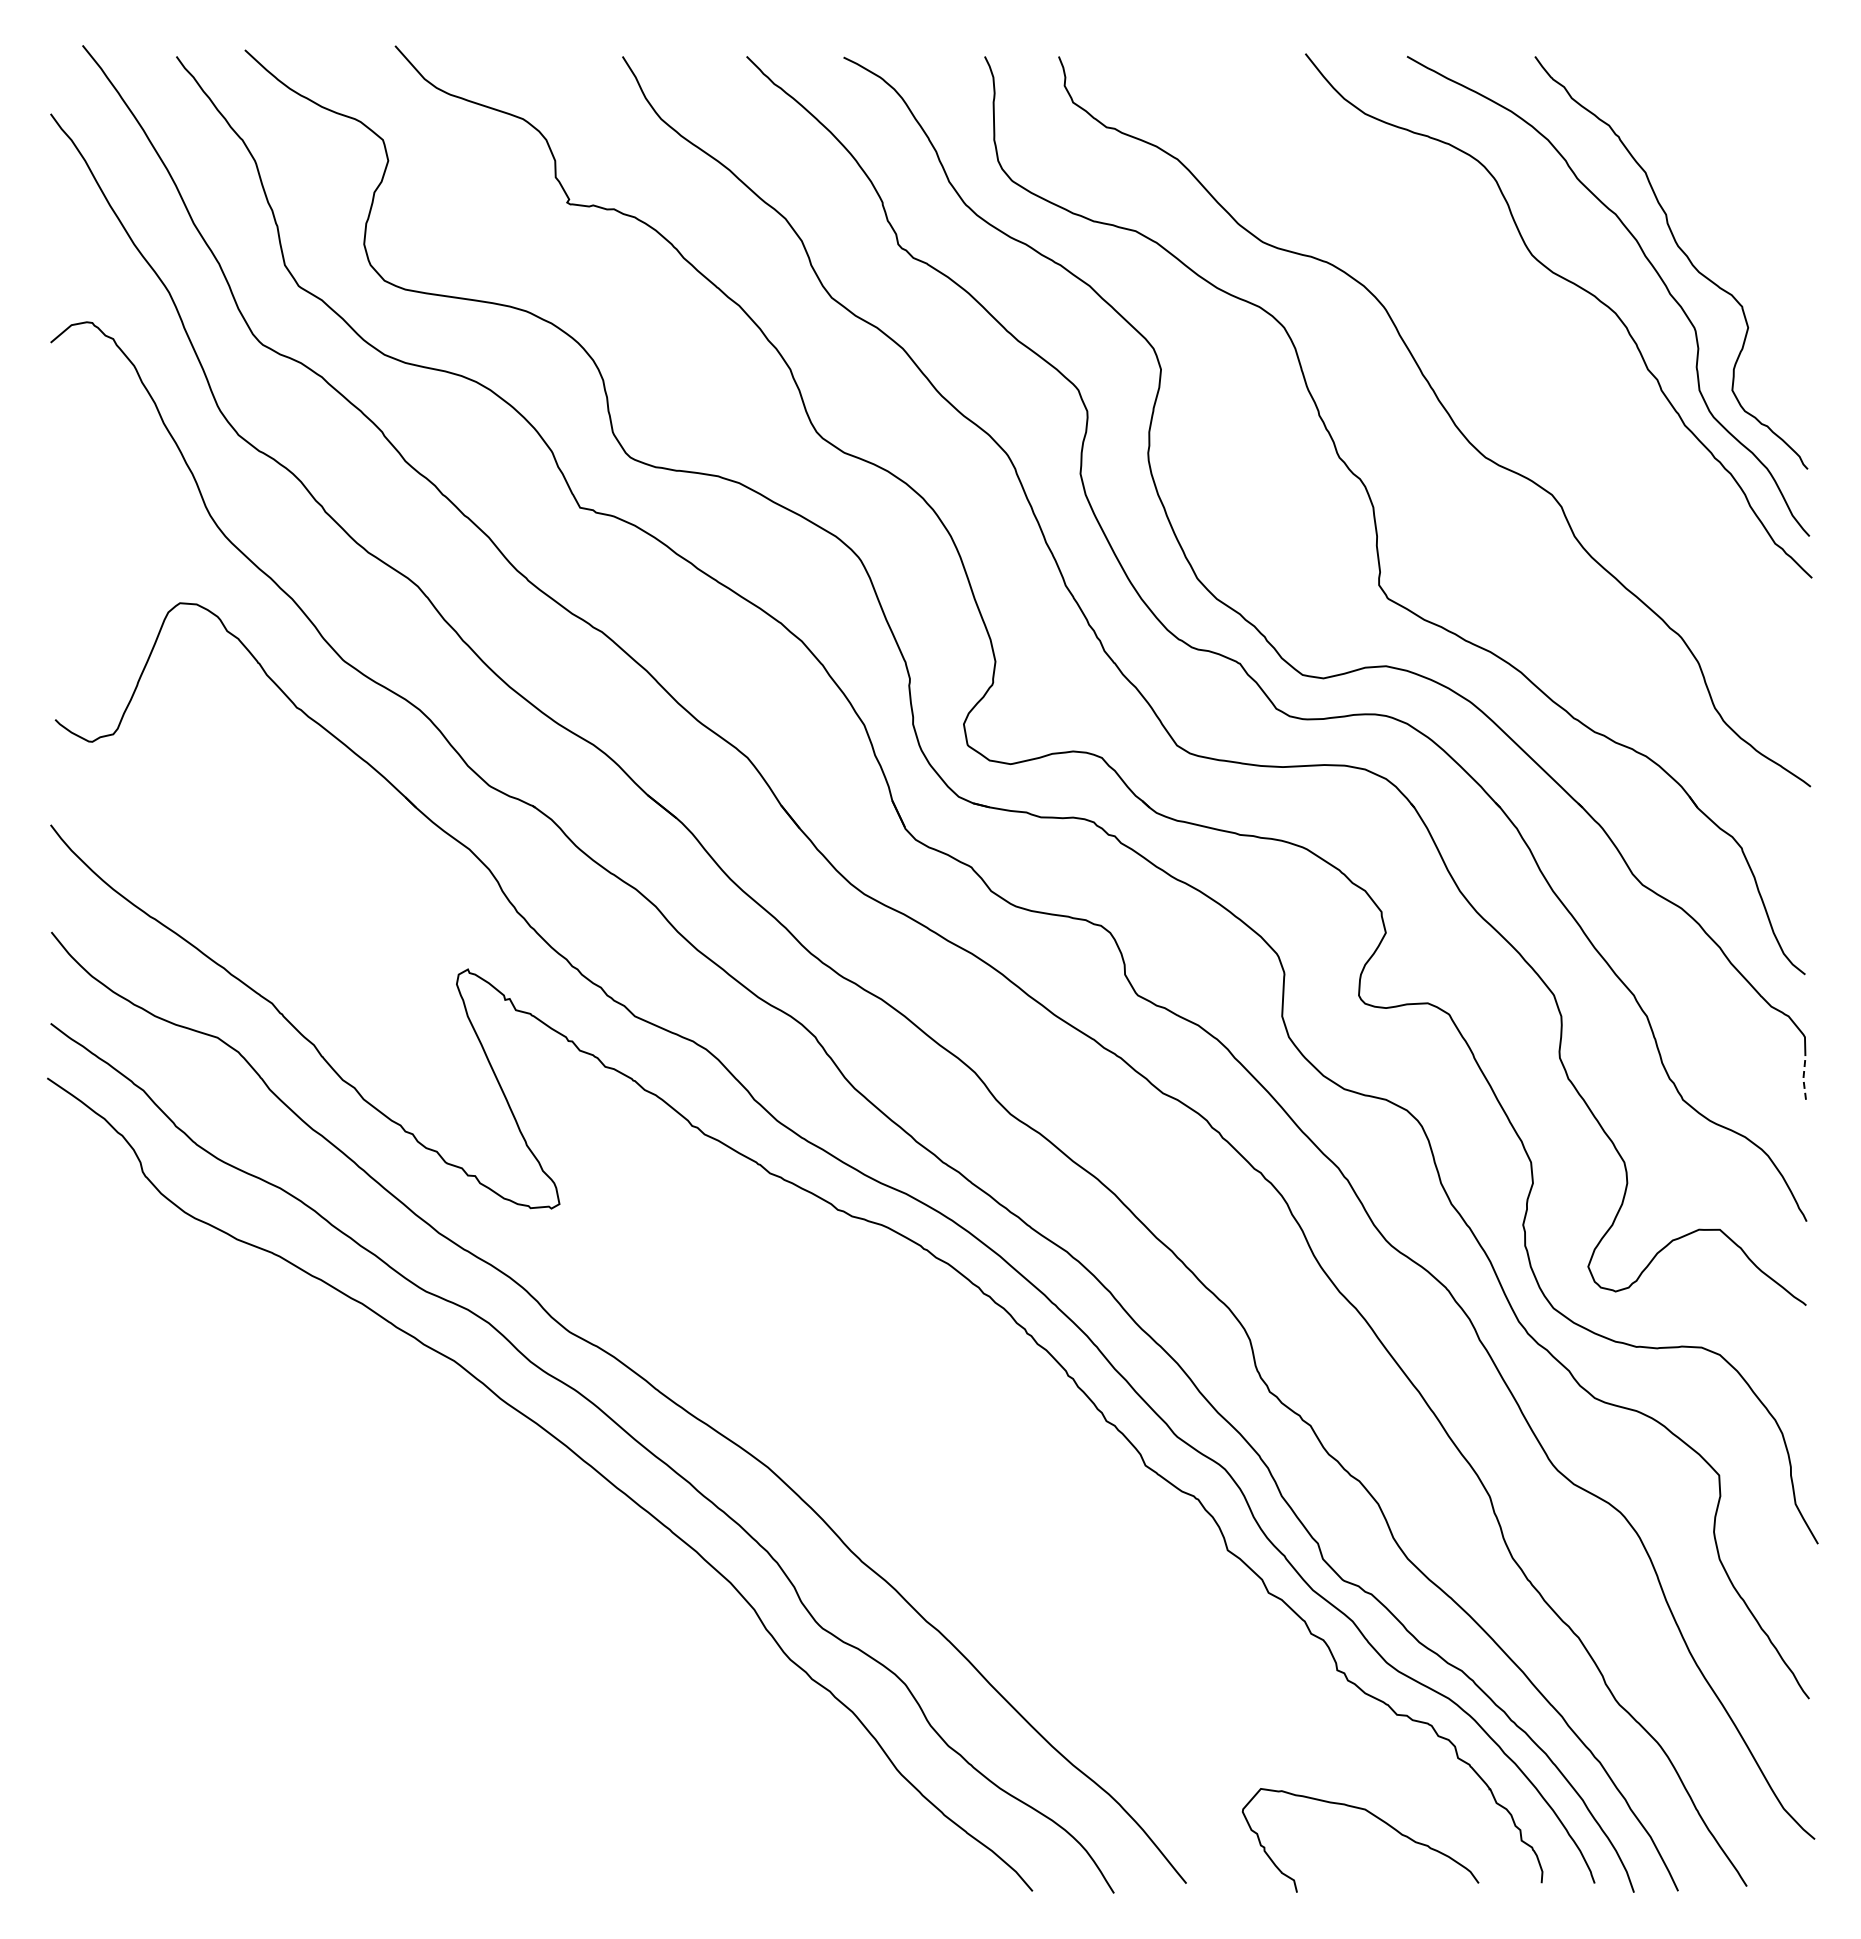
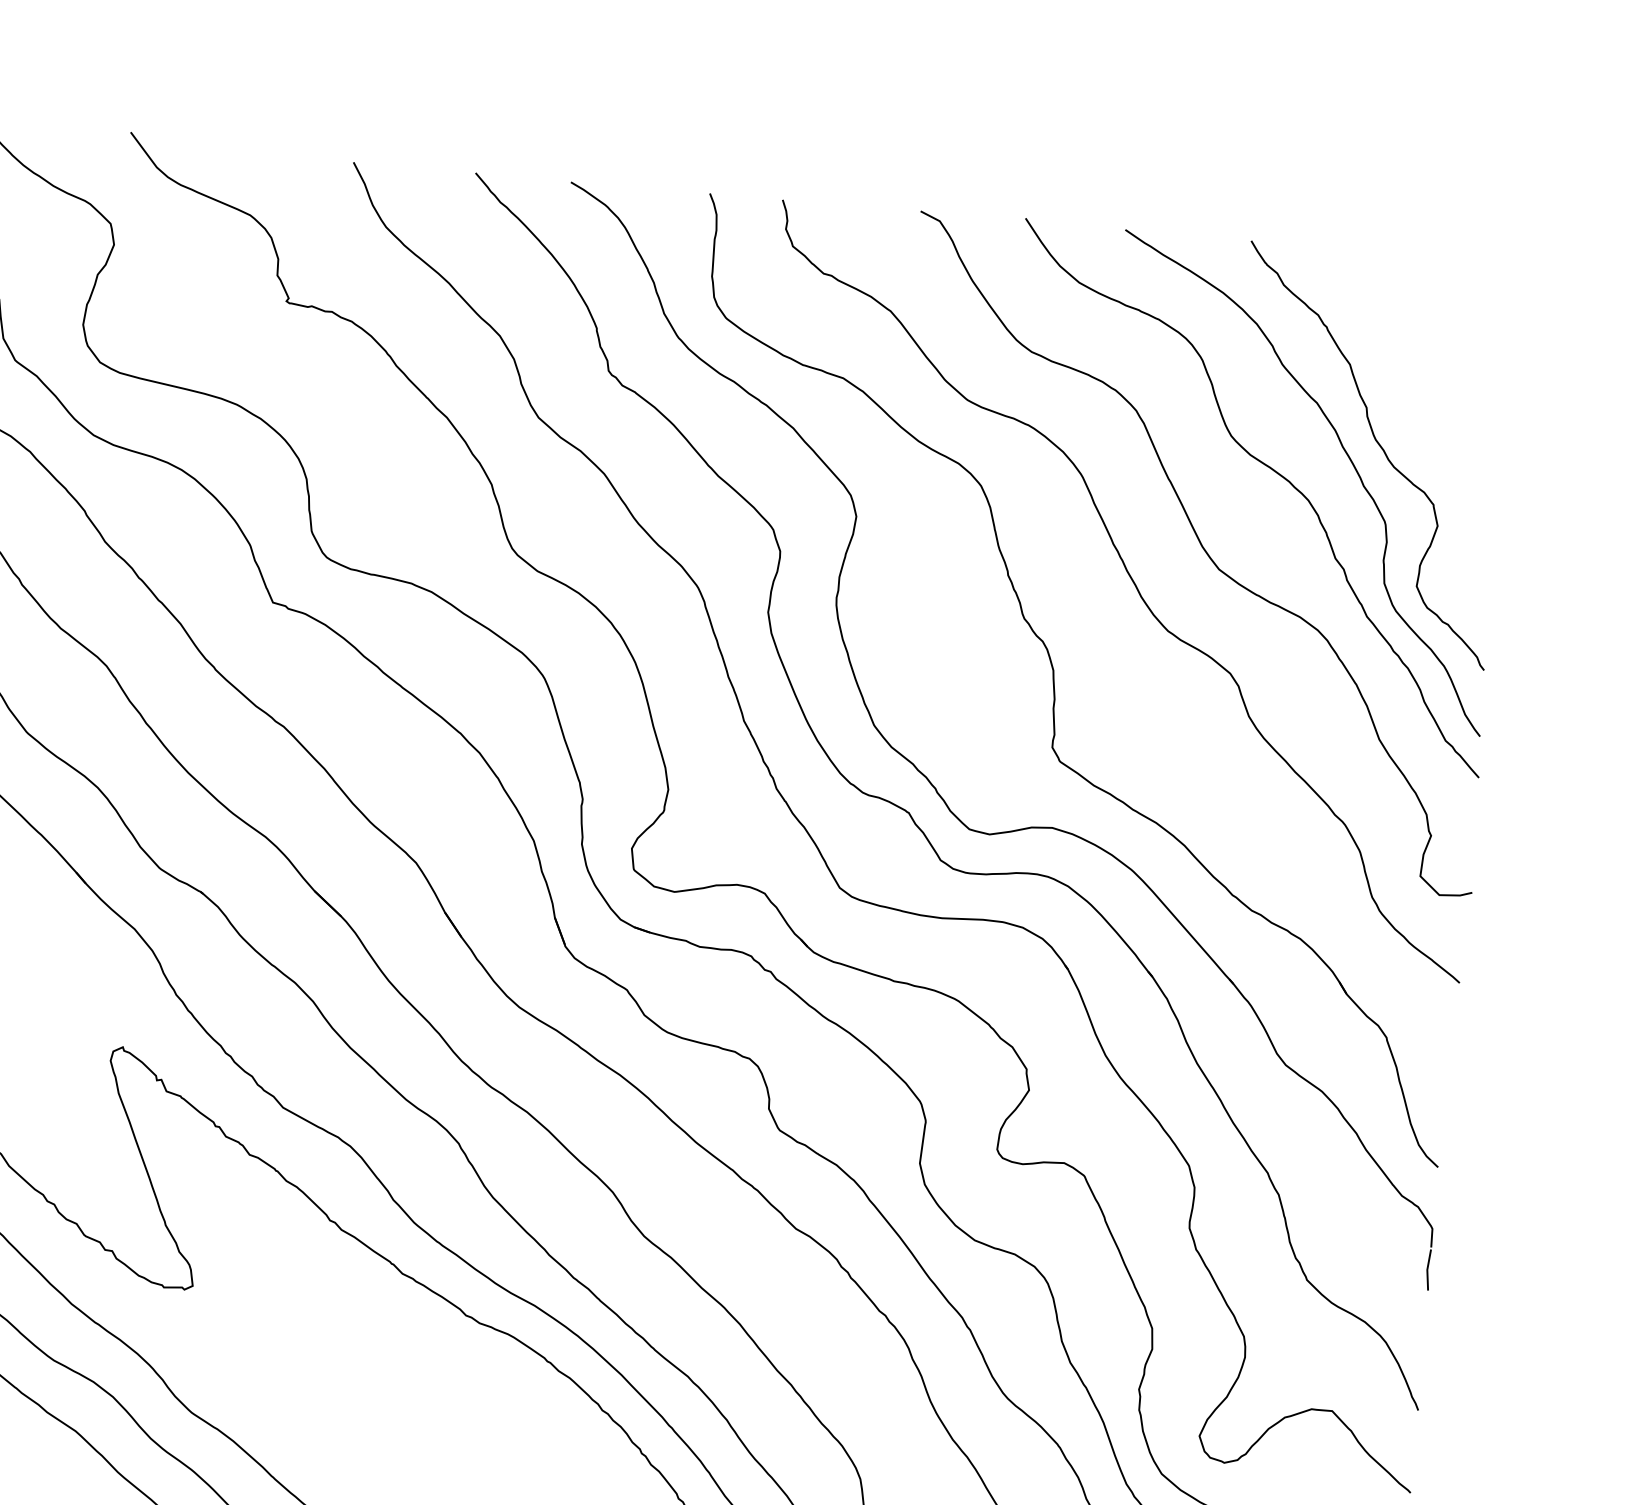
curve: (1514, 373) -> (1203, 550), added
line: (1803, 1078) -> (1427, 1269), dashed -> solid

